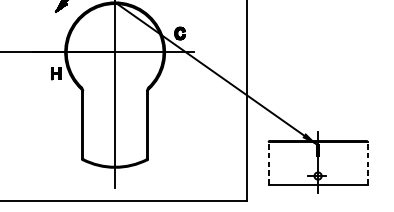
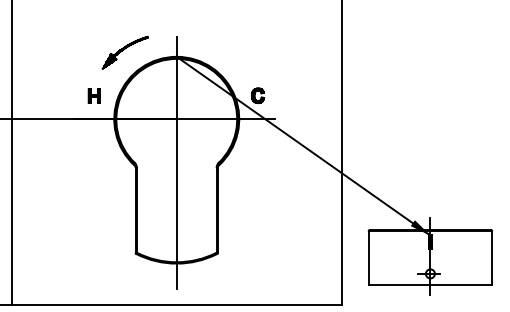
part: (55, 73) -> (93, 95), moved
line: (268, 163) -> (368, 258), dashed -> solid
line: (367, 163) -> (492, 258), dashed -> solid

